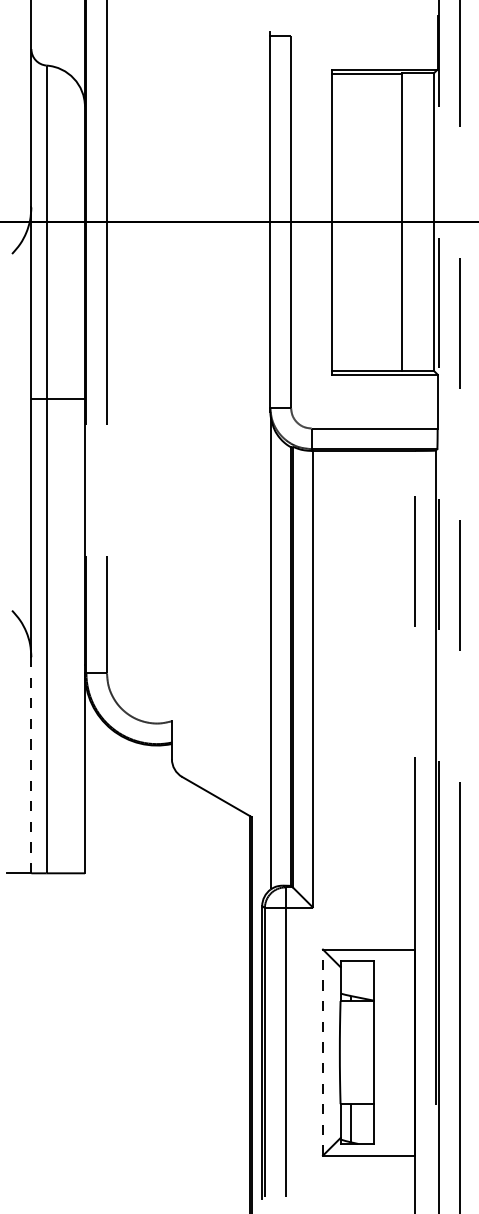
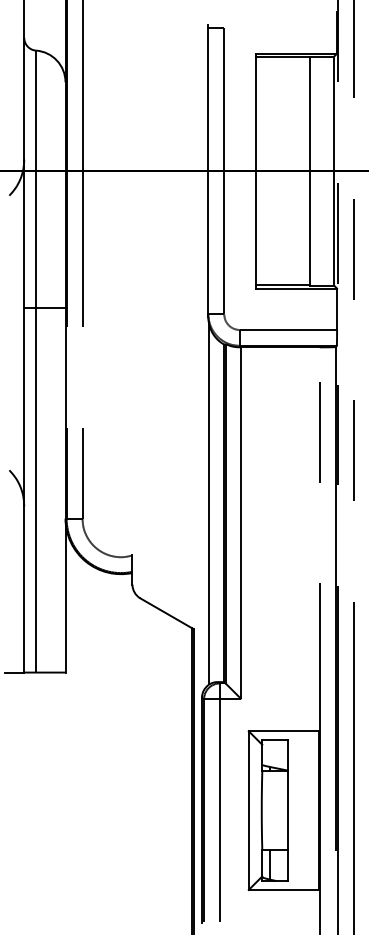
line: (31, 764) -> (24, 588), dashed -> solid
line: (322, 1052) -> (248, 810), dashed -> solid

